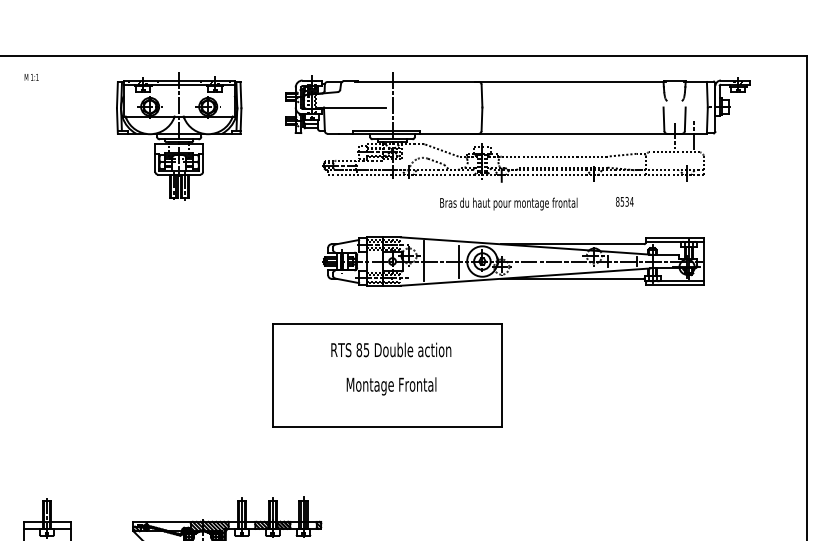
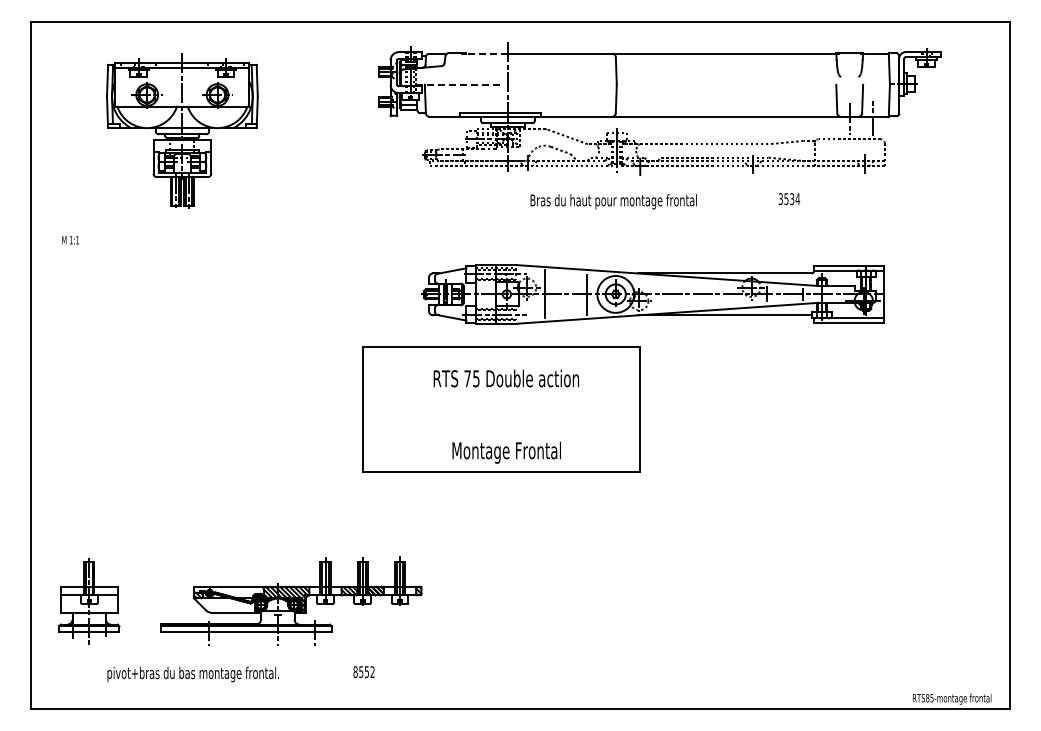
text: (31, 77) -> (70, 240), moved
line: (374, 81) -> (486, 53), solid -> dashed
line: (353, 107) -> (460, 84), solid -> dashed
part: (179, 136) -> (182, 130), moved
text: (617, 201) -> (780, 198), 8534 -> 3534
text: (508, 203) -> (613, 201), moved
part: (512, 261) -> (652, 294), moved
text: (359, 349) -> (467, 378), 85 -> 75
text: (391, 386) -> (506, 452), moved

